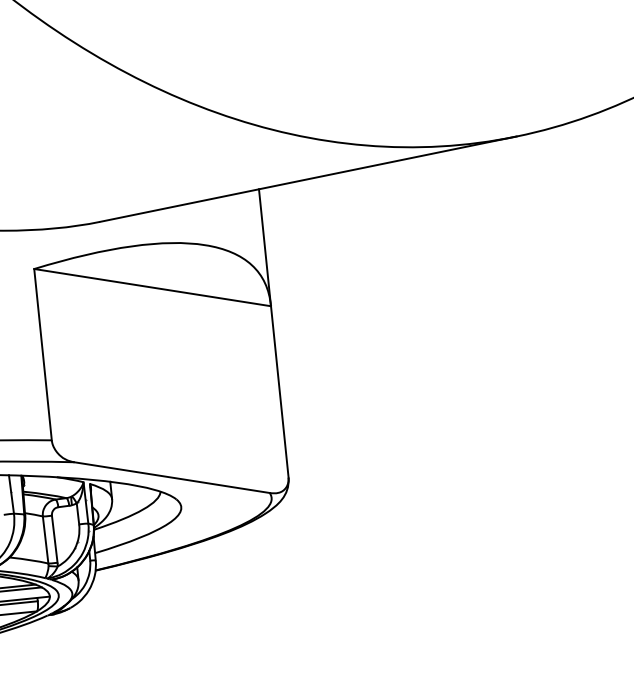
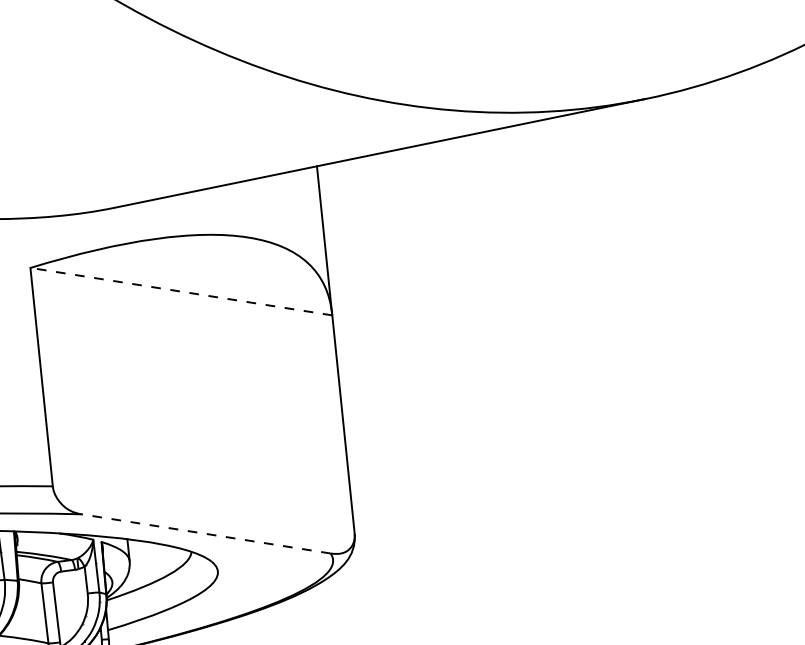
line: (152, 287) -> (181, 291), solid -> dashed
line: (172, 477) -> (206, 533), solid -> dashed

